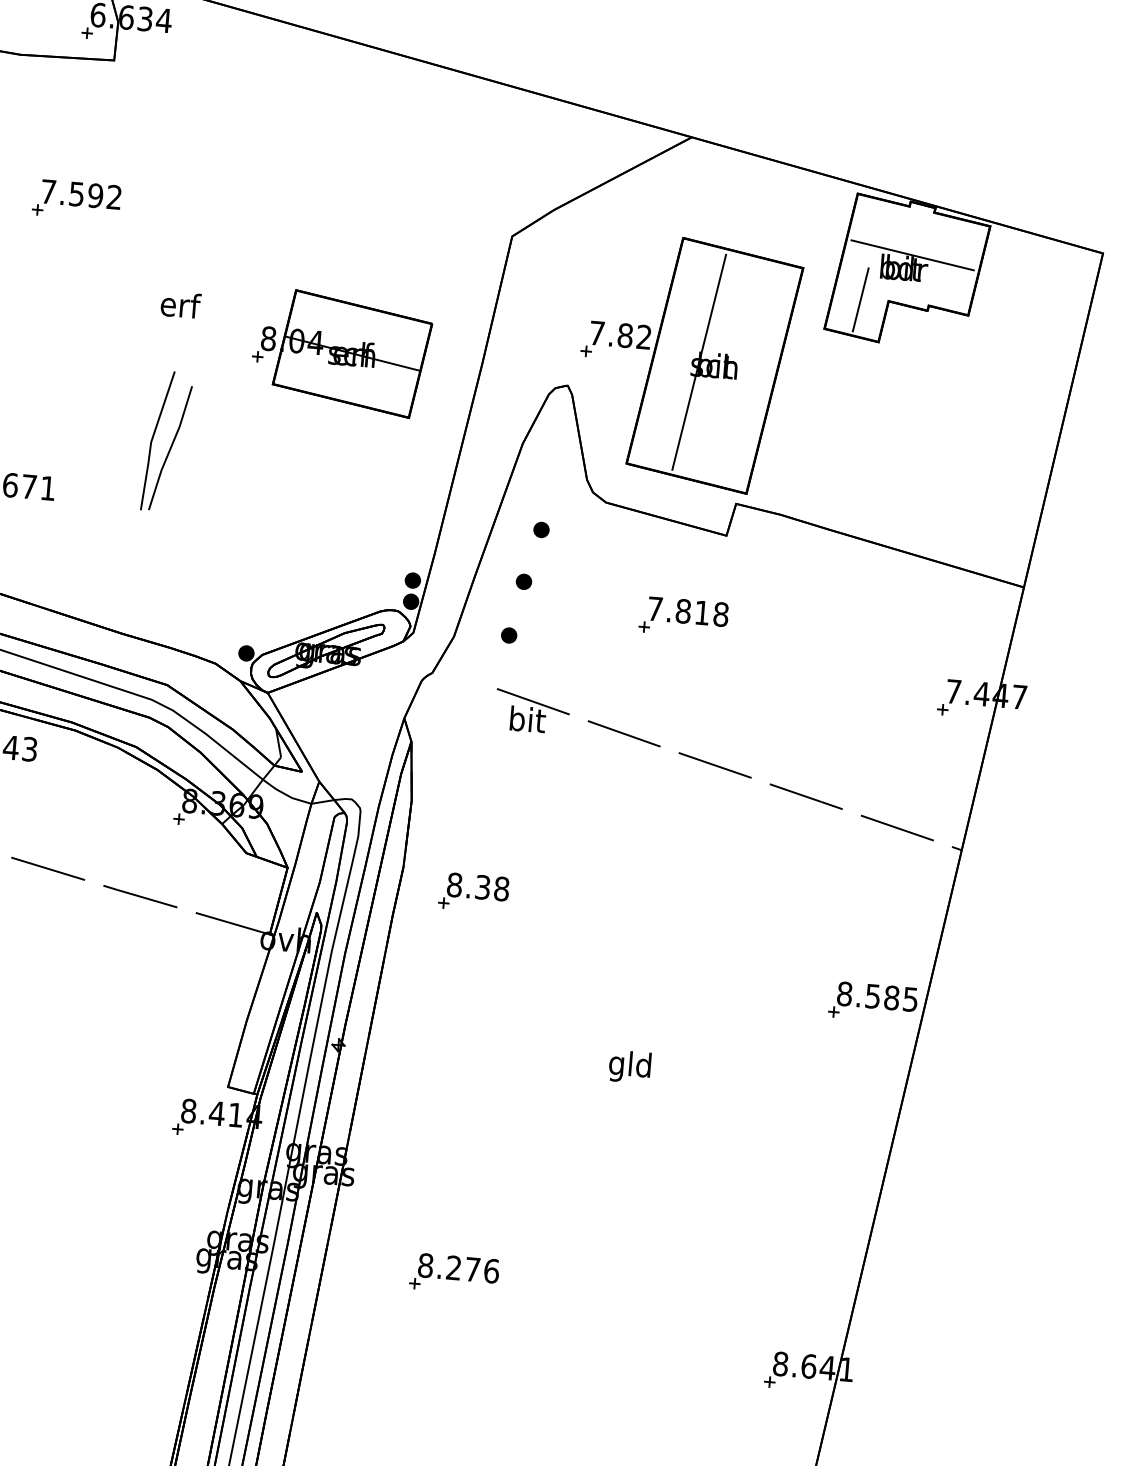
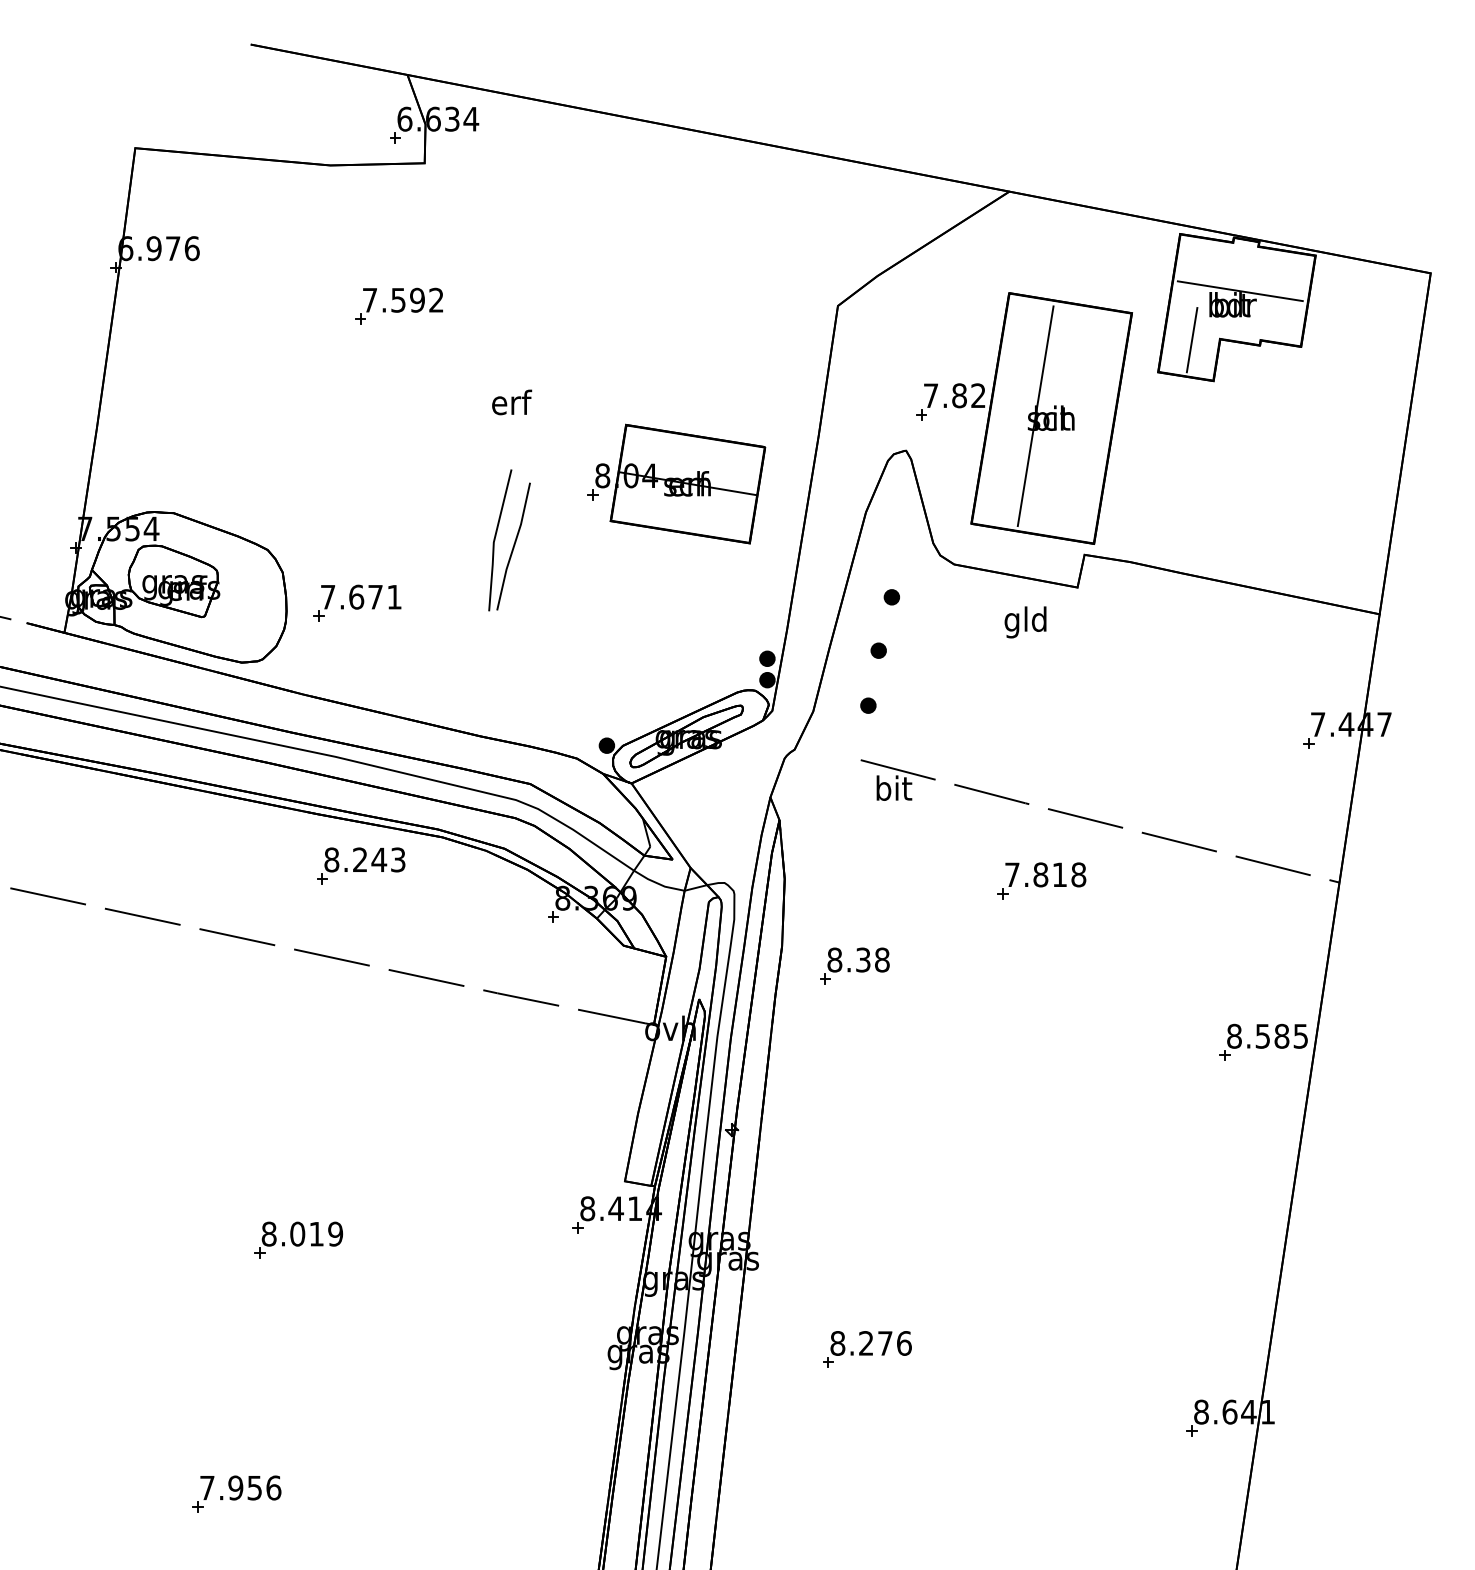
part: (341, 352) -> (676, 483), moved
part: (683, 617) -> (1041, 880), moved
text: (629, 1067) -> (1025, 622), moved

